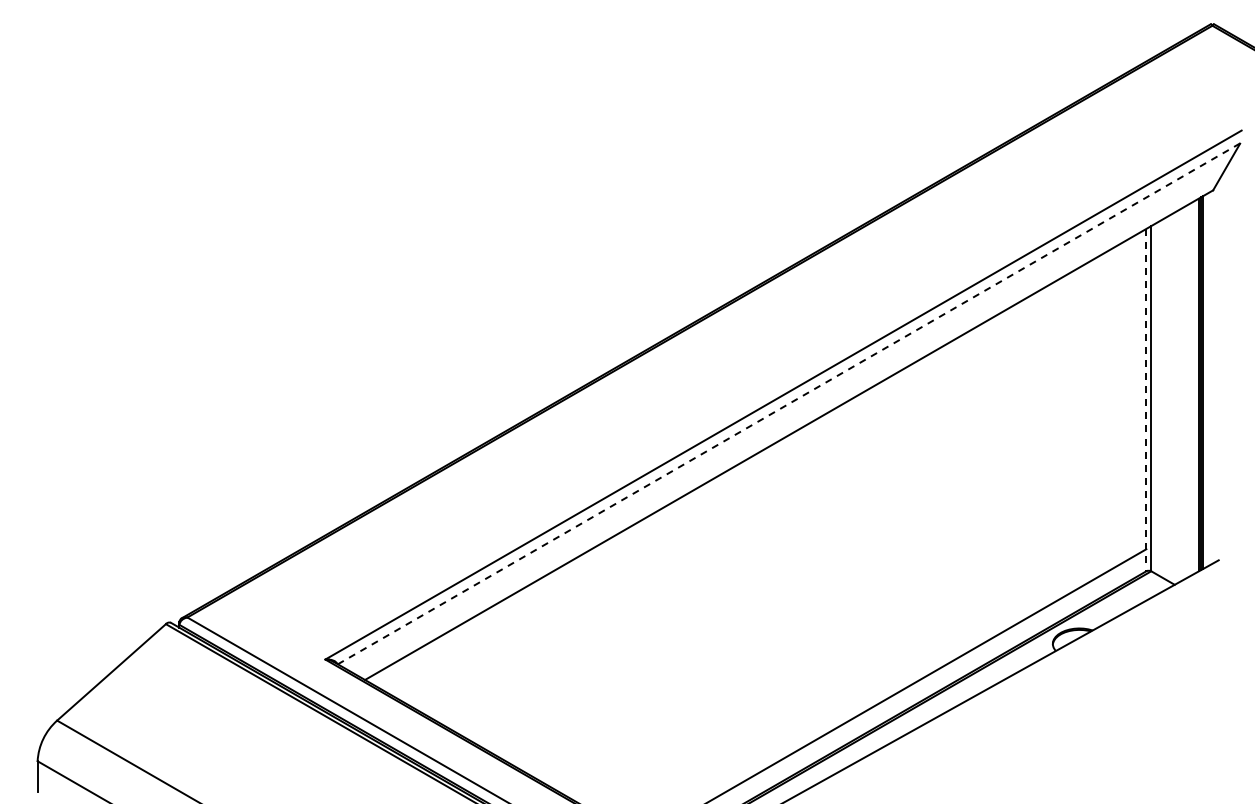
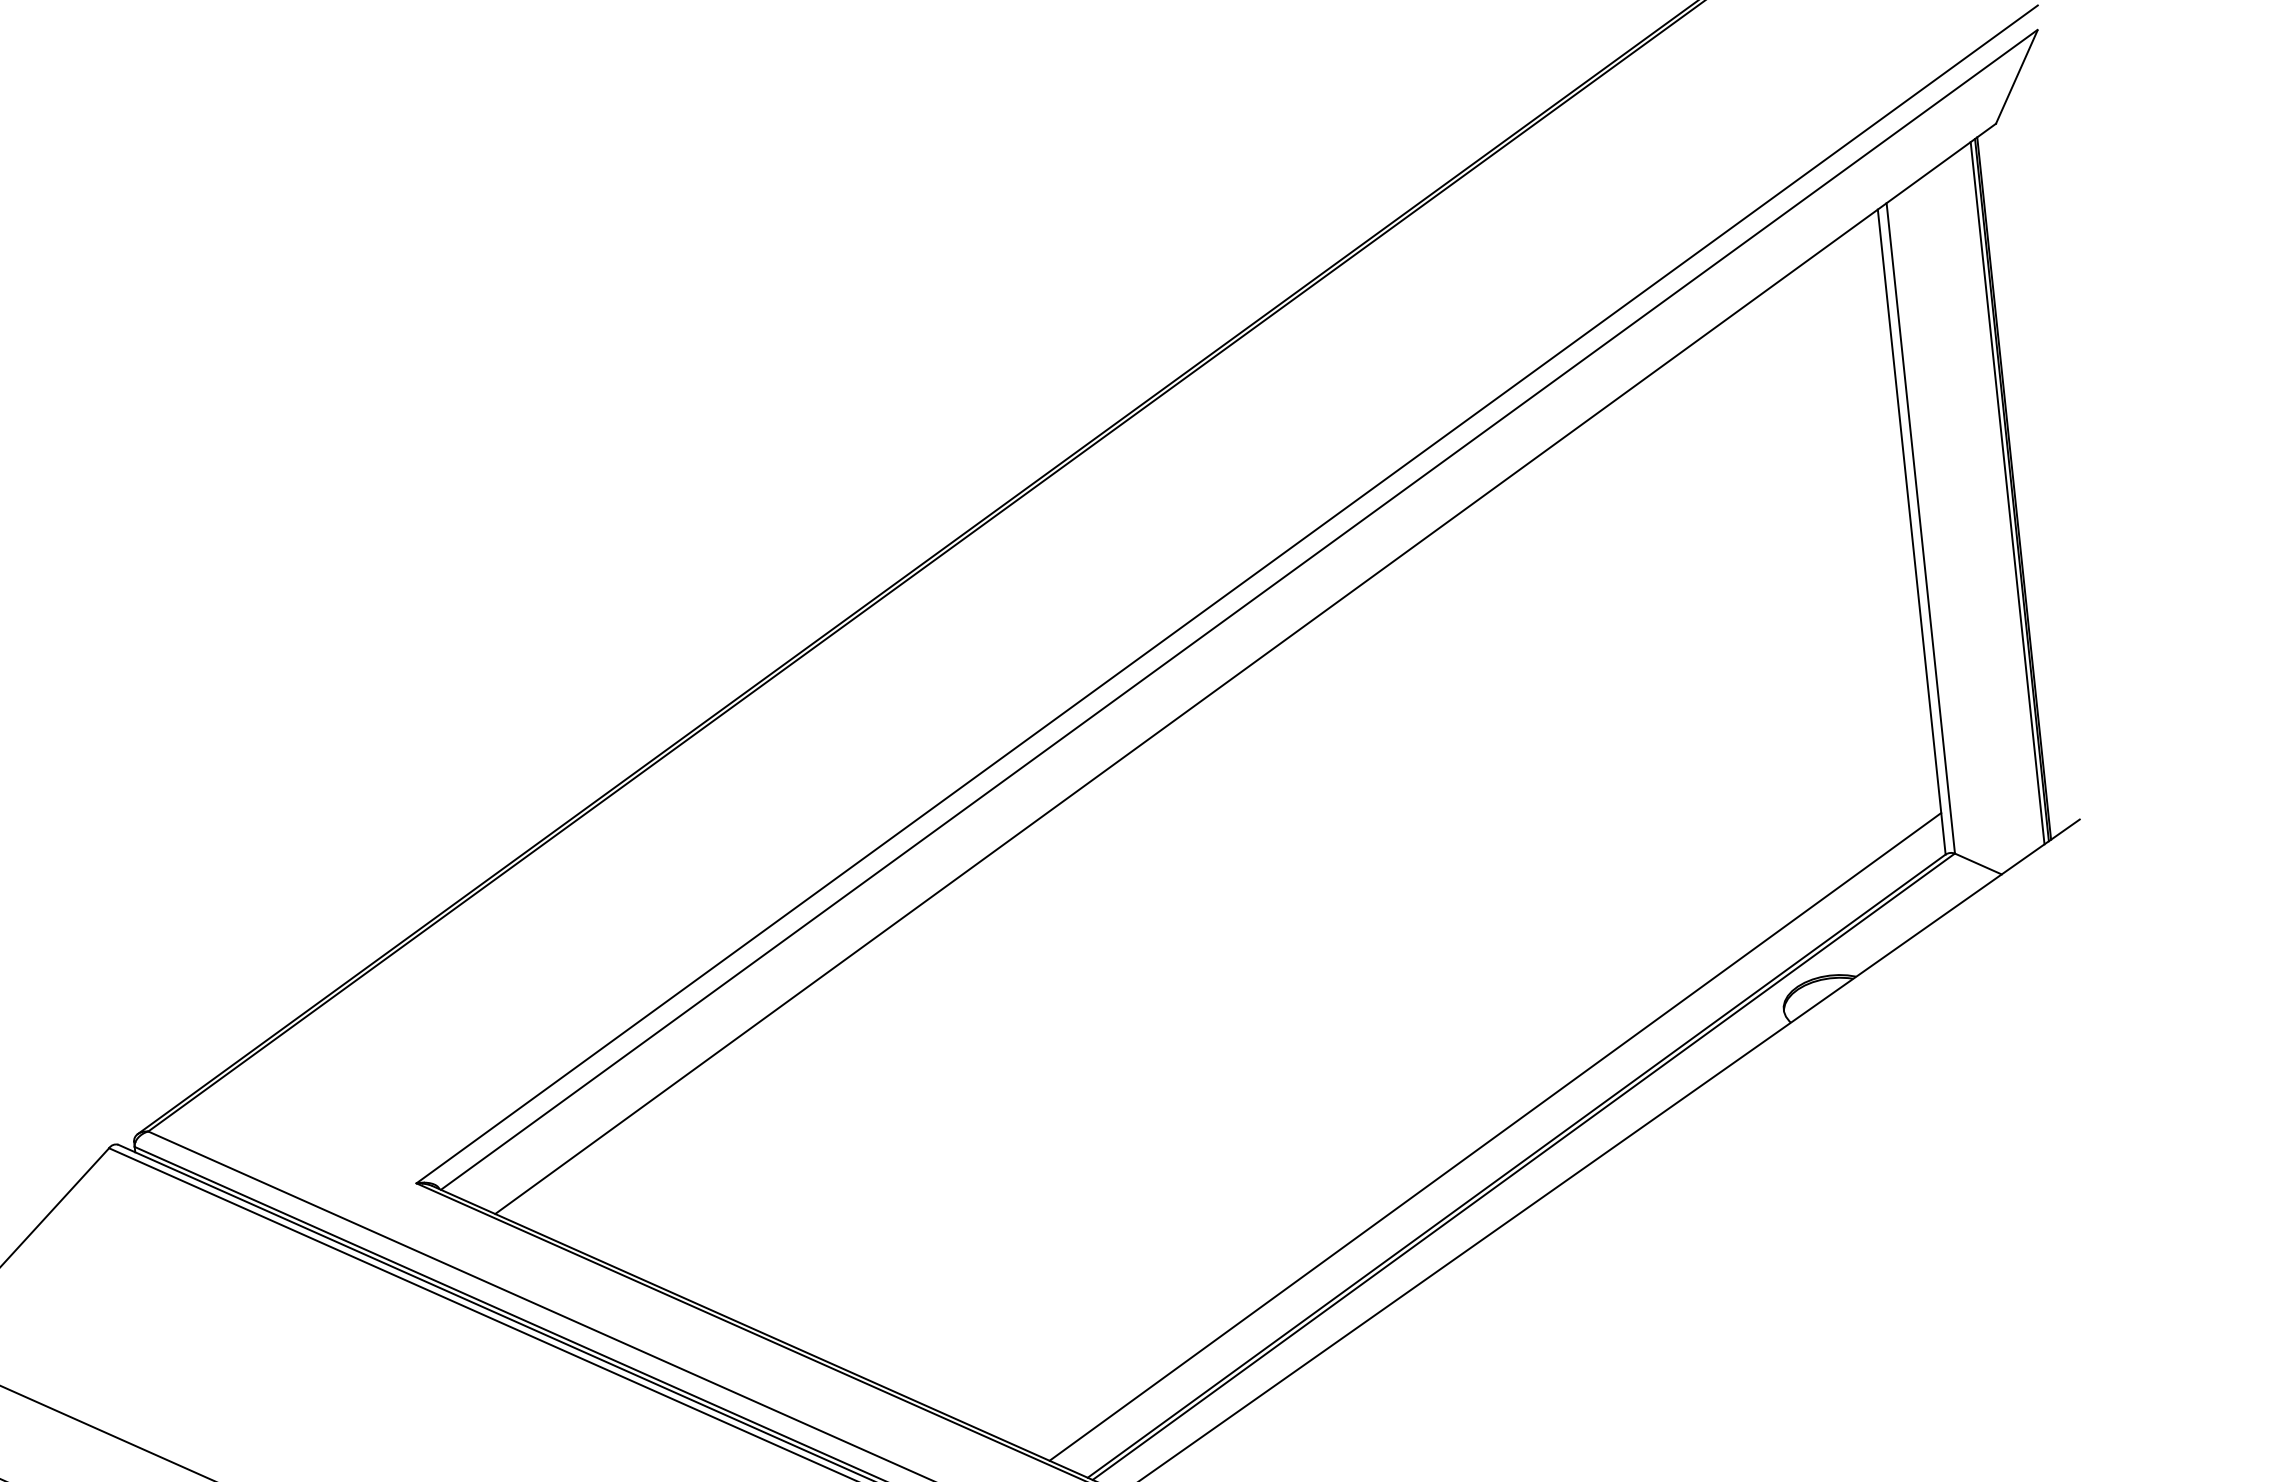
line: (1146, 400) -> (1912, 532), dashed -> solid
line: (789, 403) -> (1240, 609), dashed -> solid

